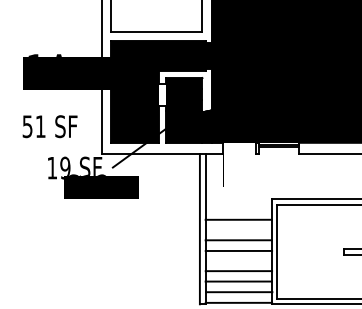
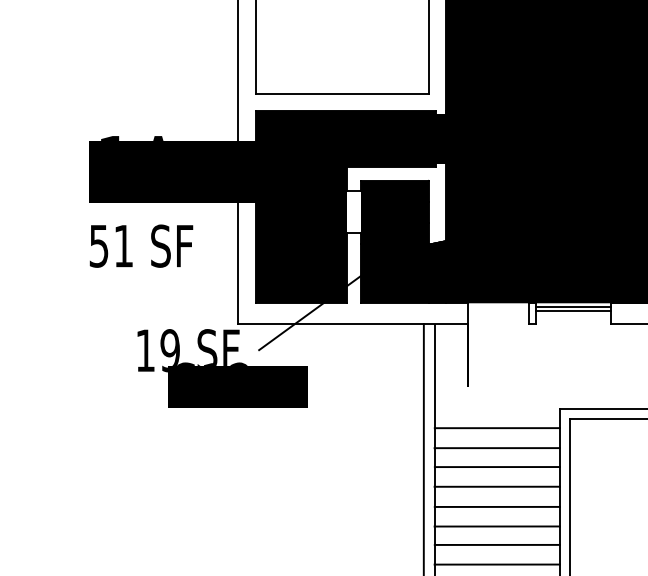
text: (49, 126) -> (140, 245), moved
line: (238, 209) -> (496, 428), added
line: (238, 229) -> (496, 466), added
line: (238, 261) -> (496, 526), added

